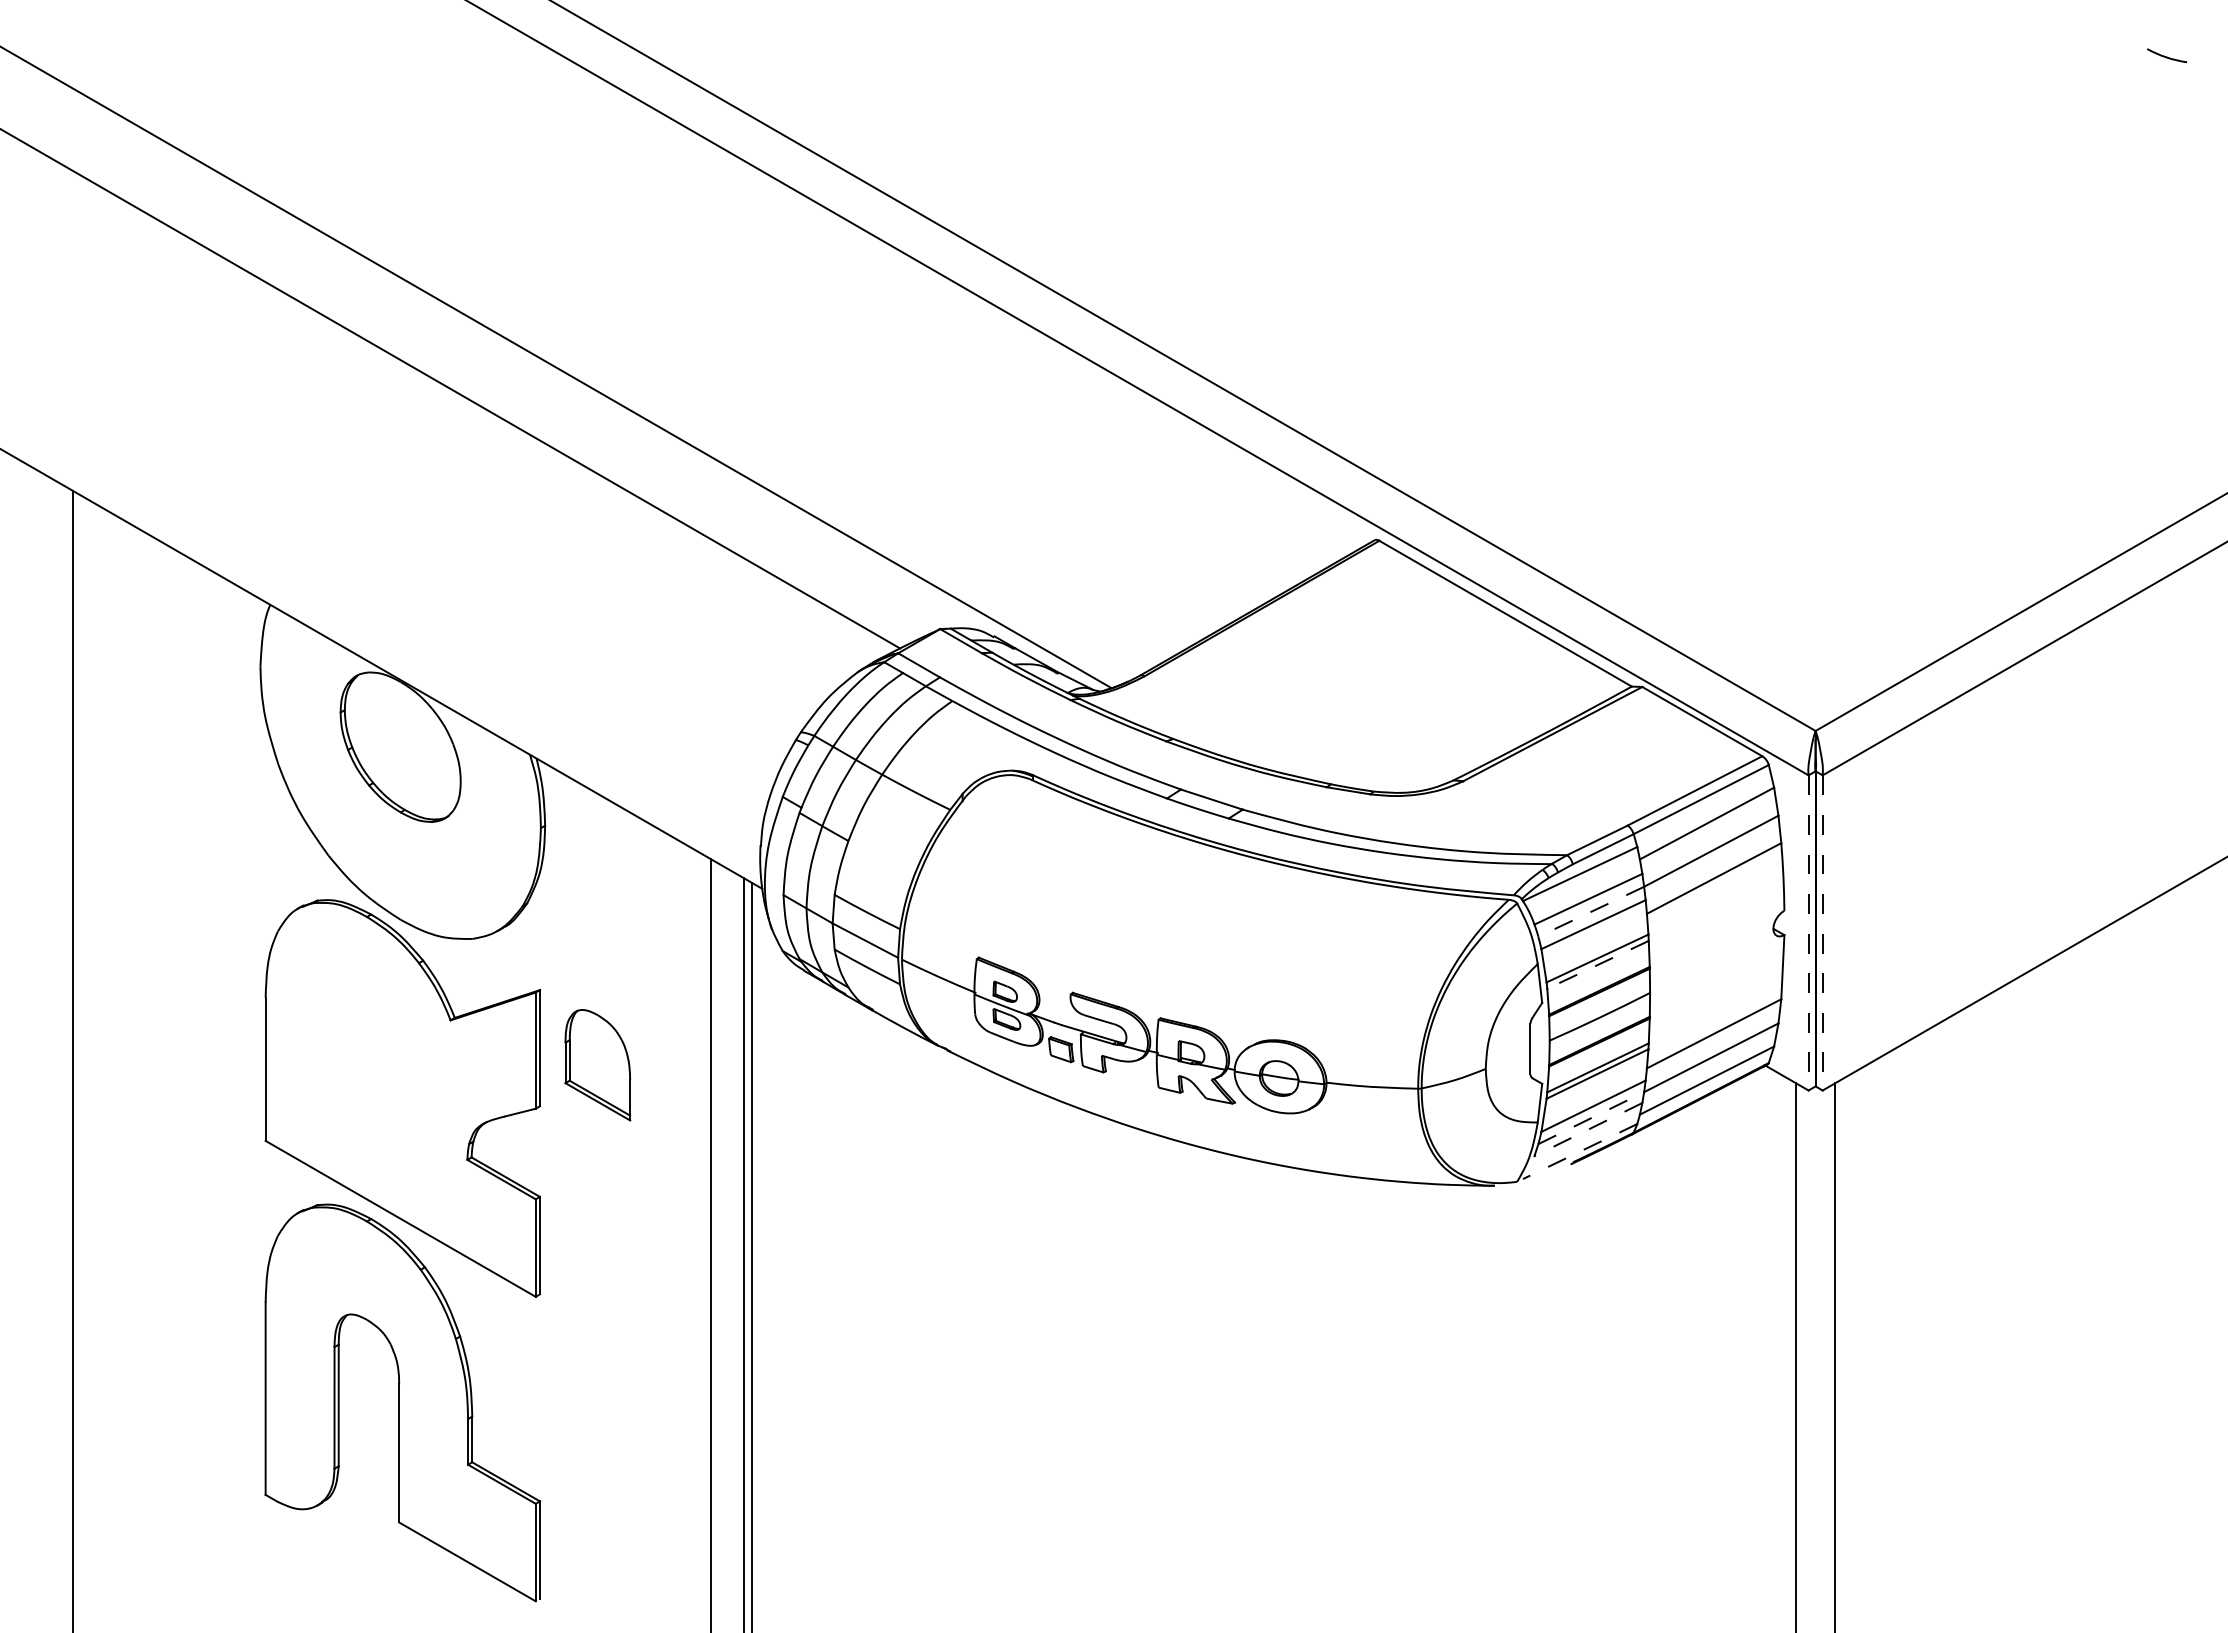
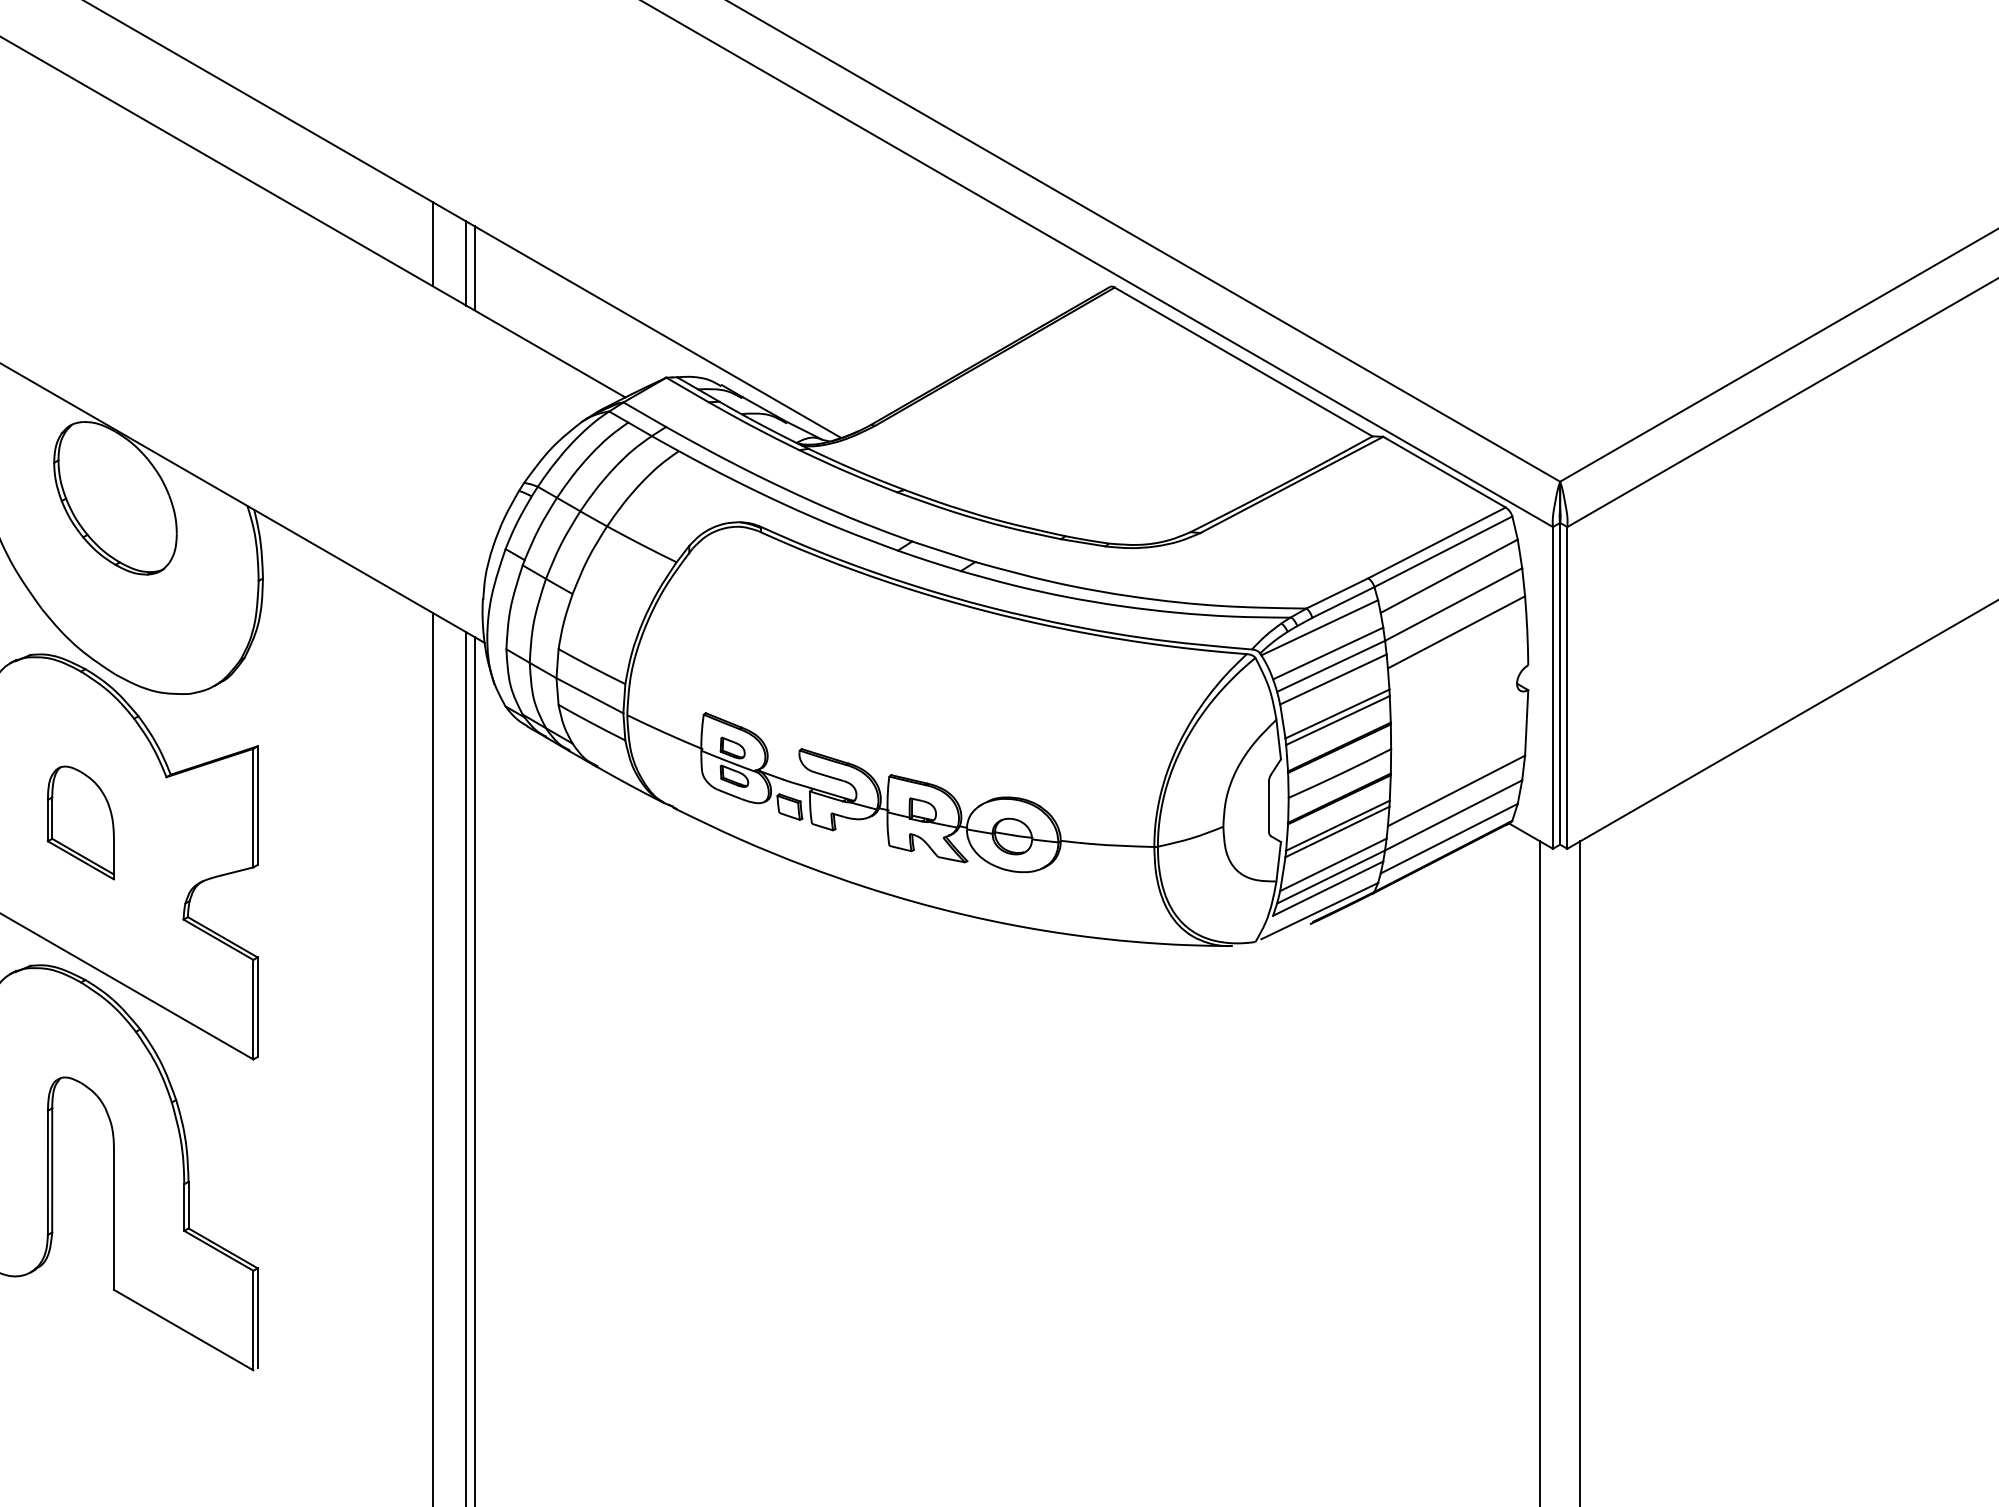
line: (711, 498) -> (432, 244), added
line: (744, 517) -> (466, 263), added
line: (752, 521) -> (474, 267), added
line: (1590, 912) -> (1330, 667), dashed -> solid
line: (1808, 932) -> (1552, 687), dashed -> solid
line: (1822, 932) -> (1567, 687), dashed -> solid
line: (1597, 965) -> (1337, 721), dashed -> solid
part: (597, 1065) -> (80, 823), moved
line: (1591, 1118) -> (1331, 877), dashed -> solid
line: (1587, 1129) -> (1327, 888), dashed -> solid
line: (1579, 1151) -> (1319, 911), dashed -> solid

